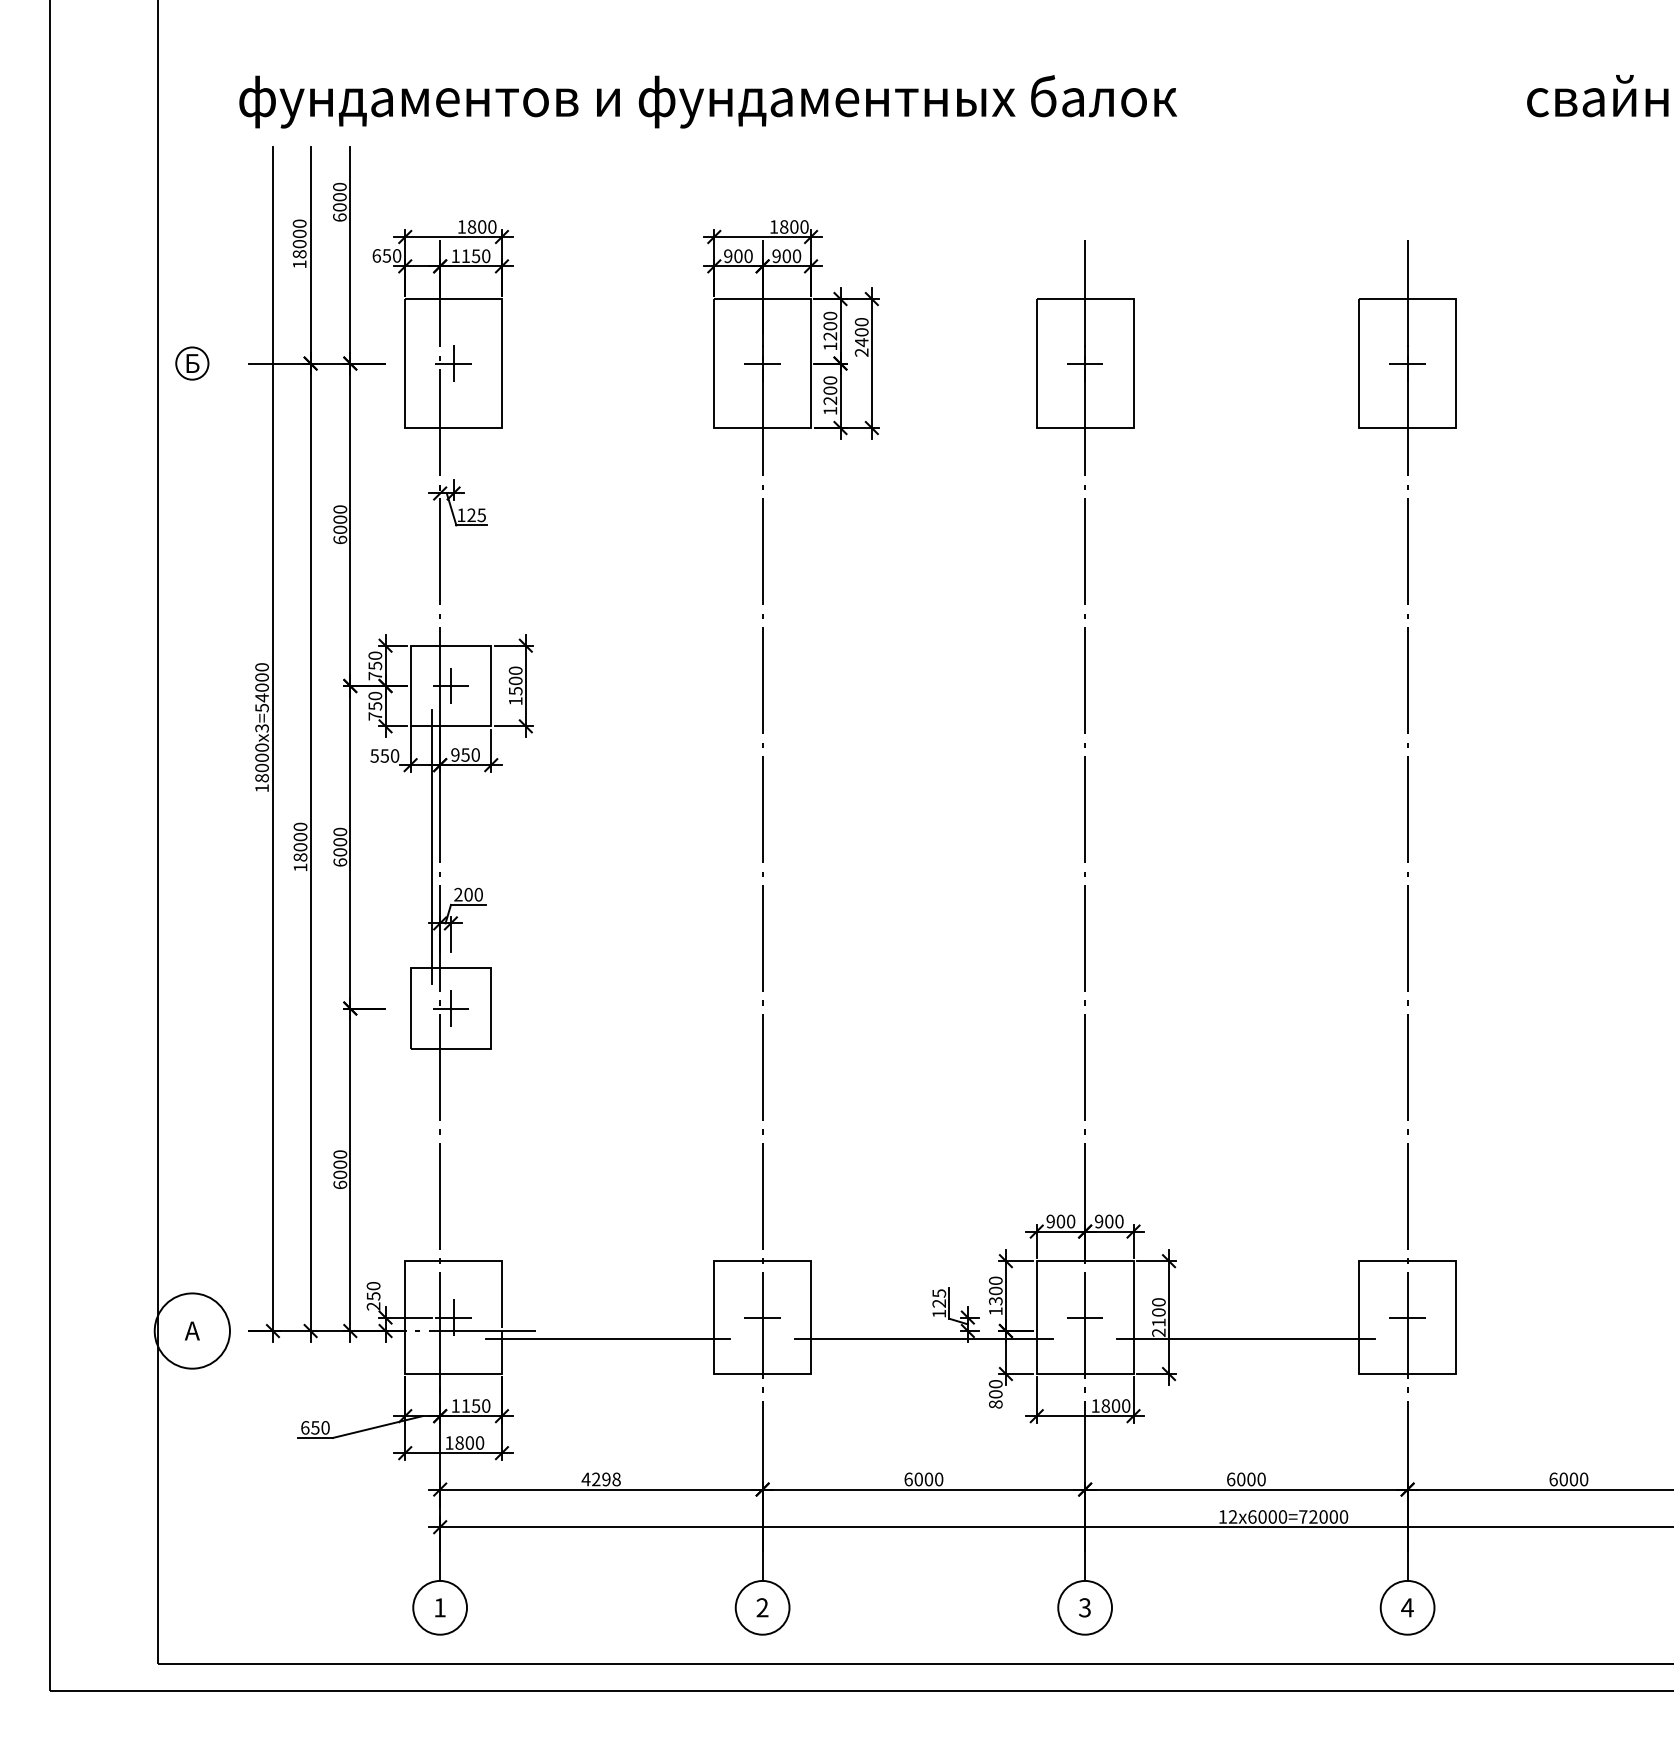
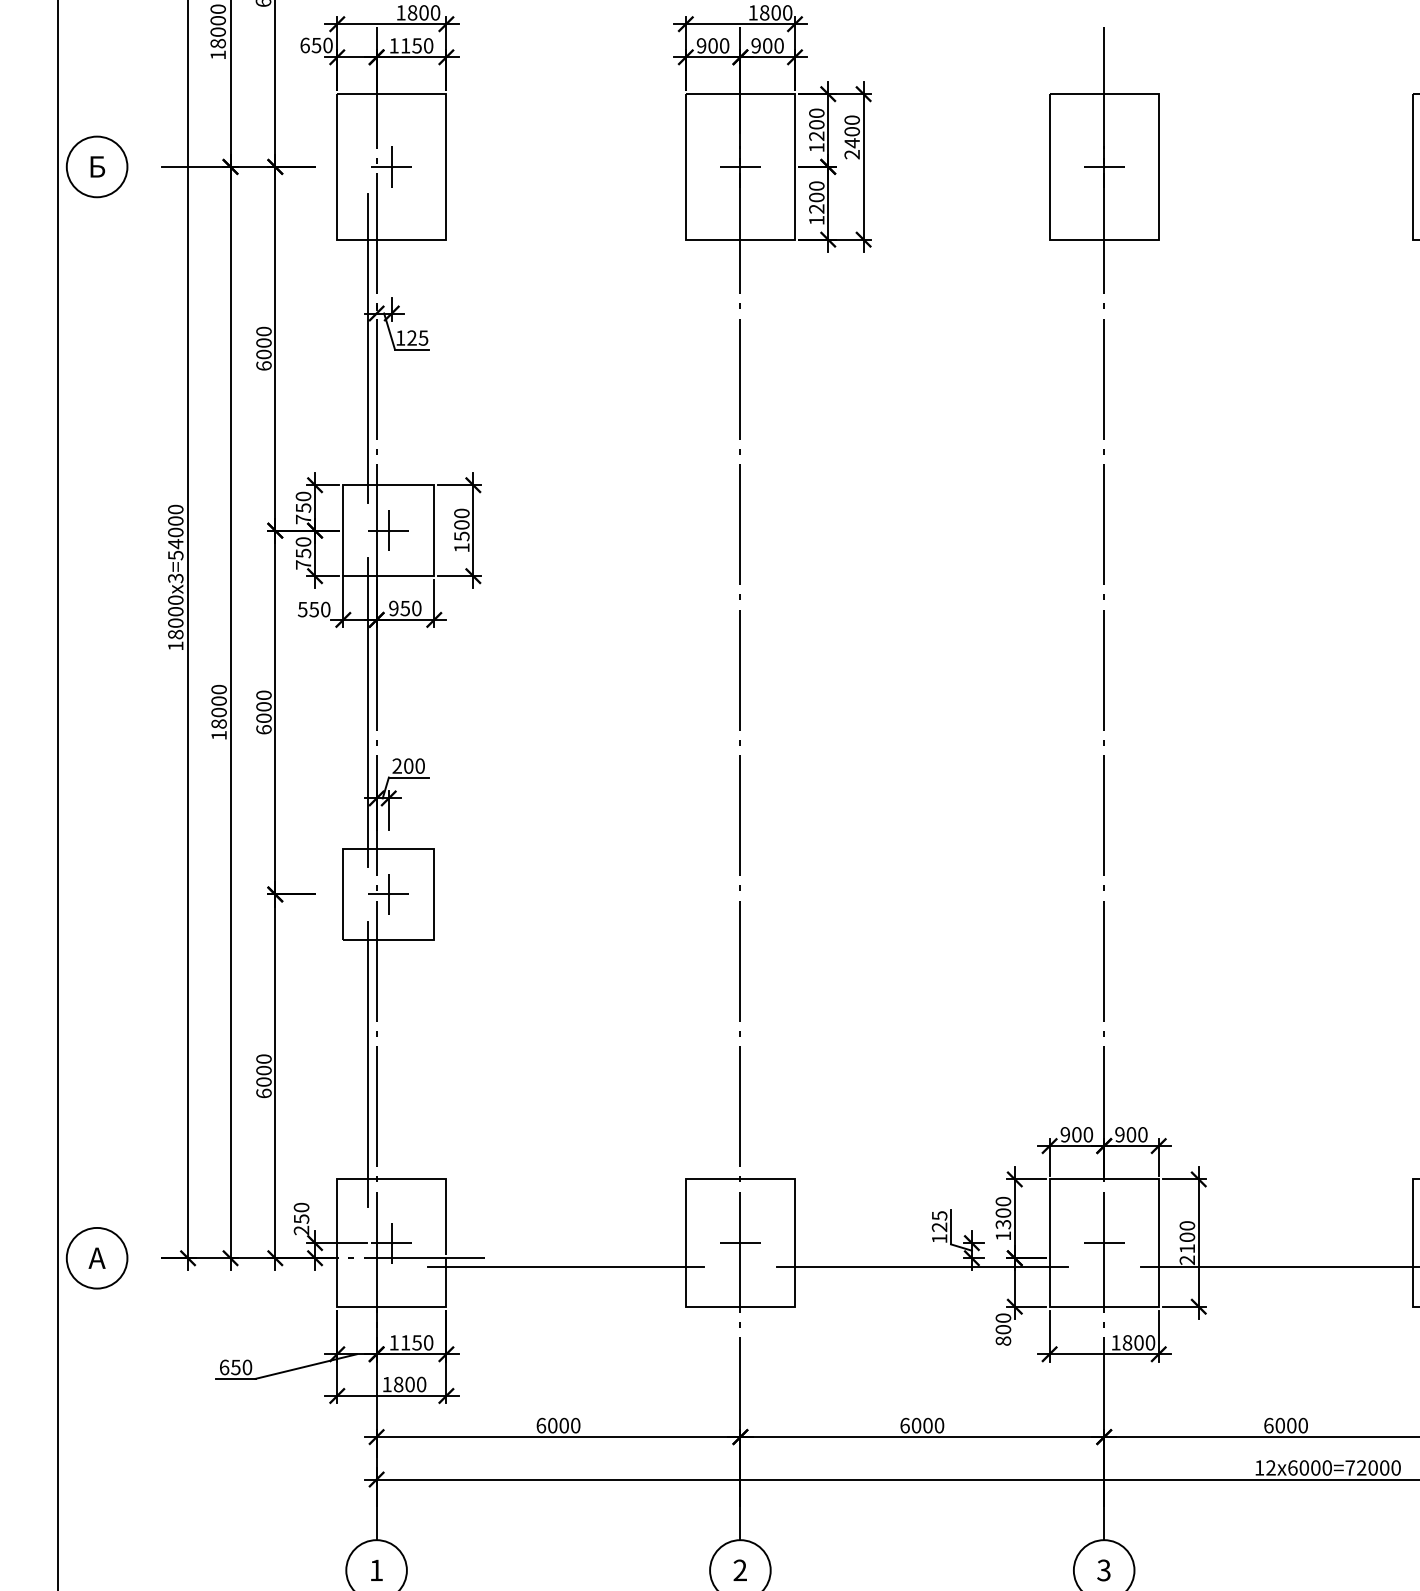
circle: (192, 363) -> (97, 166), size x1.67
line: (432, 524) -> (368, 348), added
line: (432, 1158) -> (368, 1063), added
circle: (192, 1330) -> (97, 1257), size x0.71
text: (600, 1479) -> (557, 1425), 4298 -> 6000

